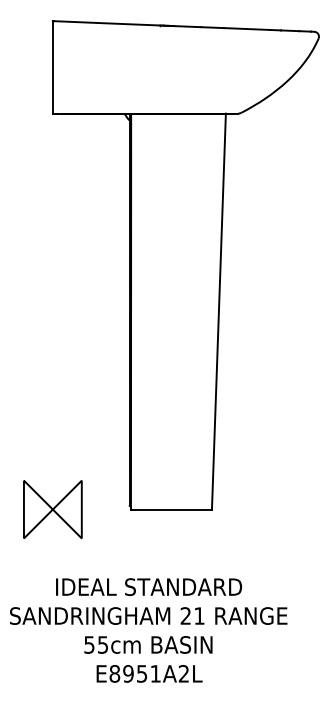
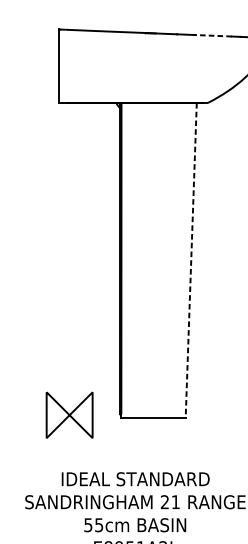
line: (247, 29) -> (213, 36), solid -> dashed
line: (218, 312) -> (190, 261), solid -> dashed
part: (52, 509) -> (69, 415), moved

